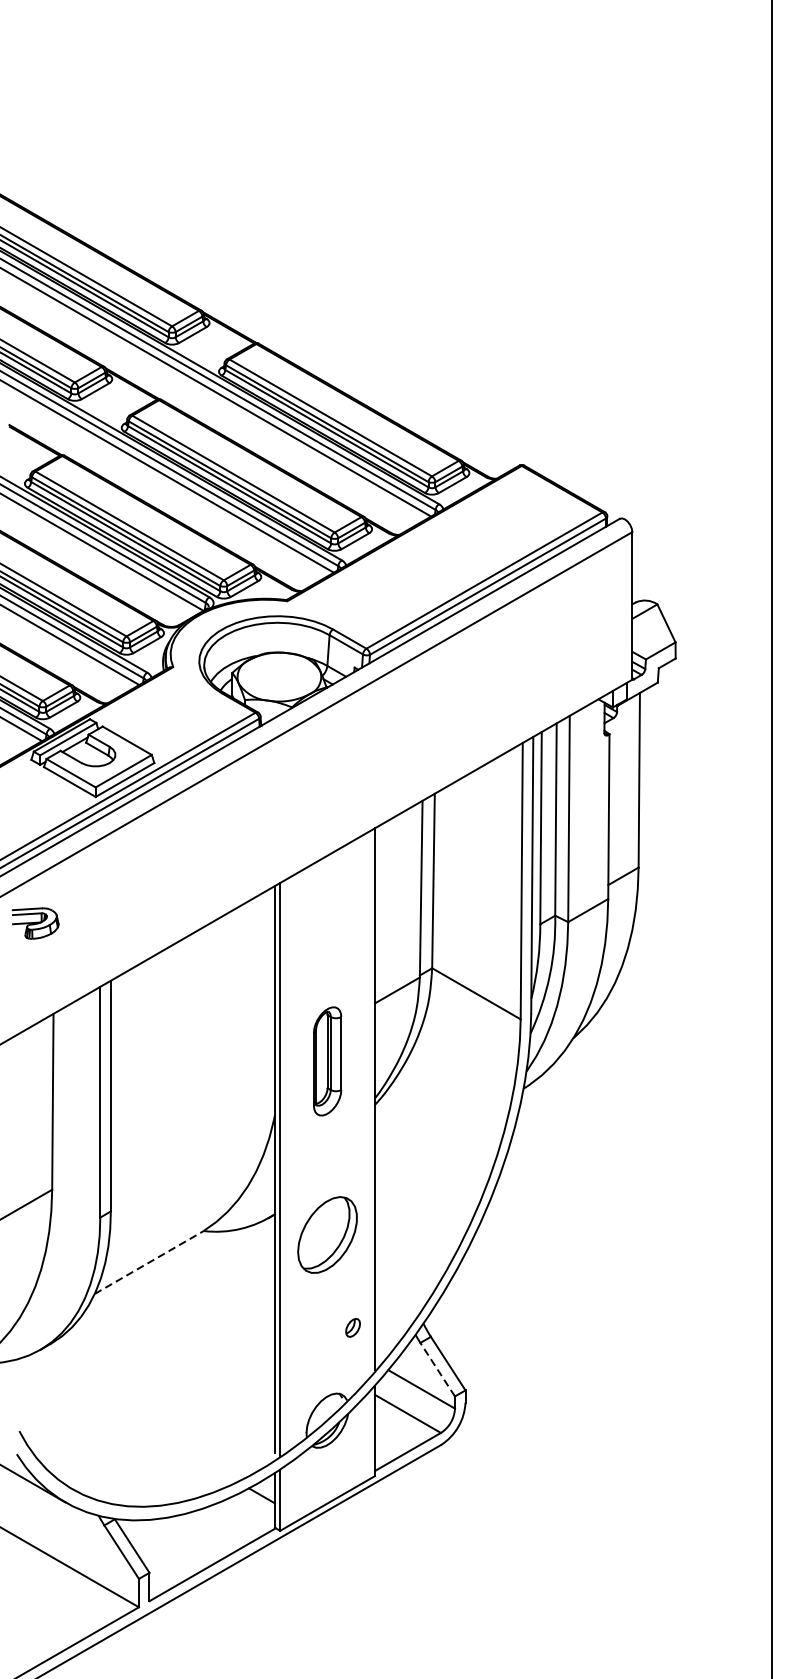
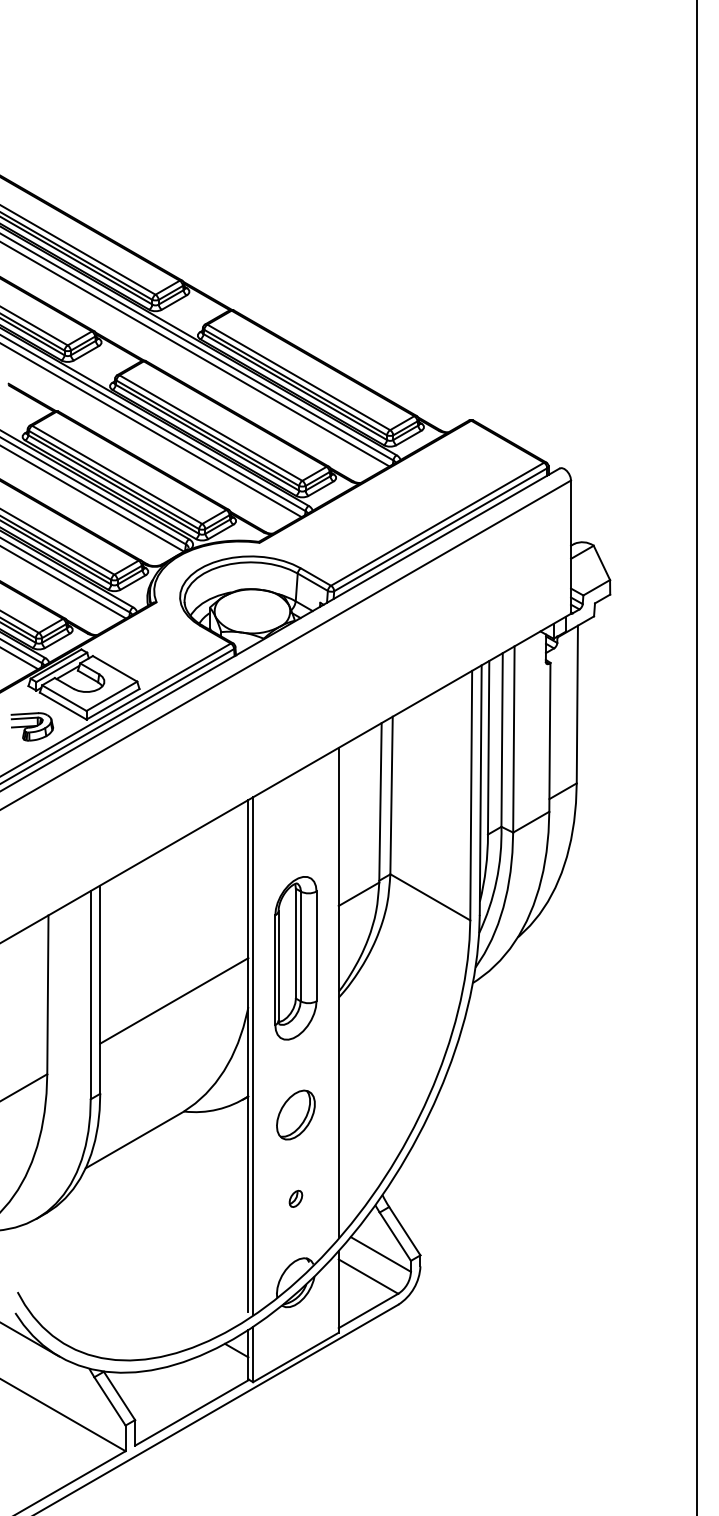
part: (35, 923) -> (32, 726), moved
part: (327, 1061) -> (295, 958), size x1.67
line: (193, 1108) -> (174, 1000), added
part: (327, 1234) -> (295, 1114), size x0.71
line: (148, 1262) -> (134, 1139), dashed -> solid
part: (352, 1327) -> (295, 1198), moved
line: (437, 1369) -> (395, 1236), dashed -> solid

